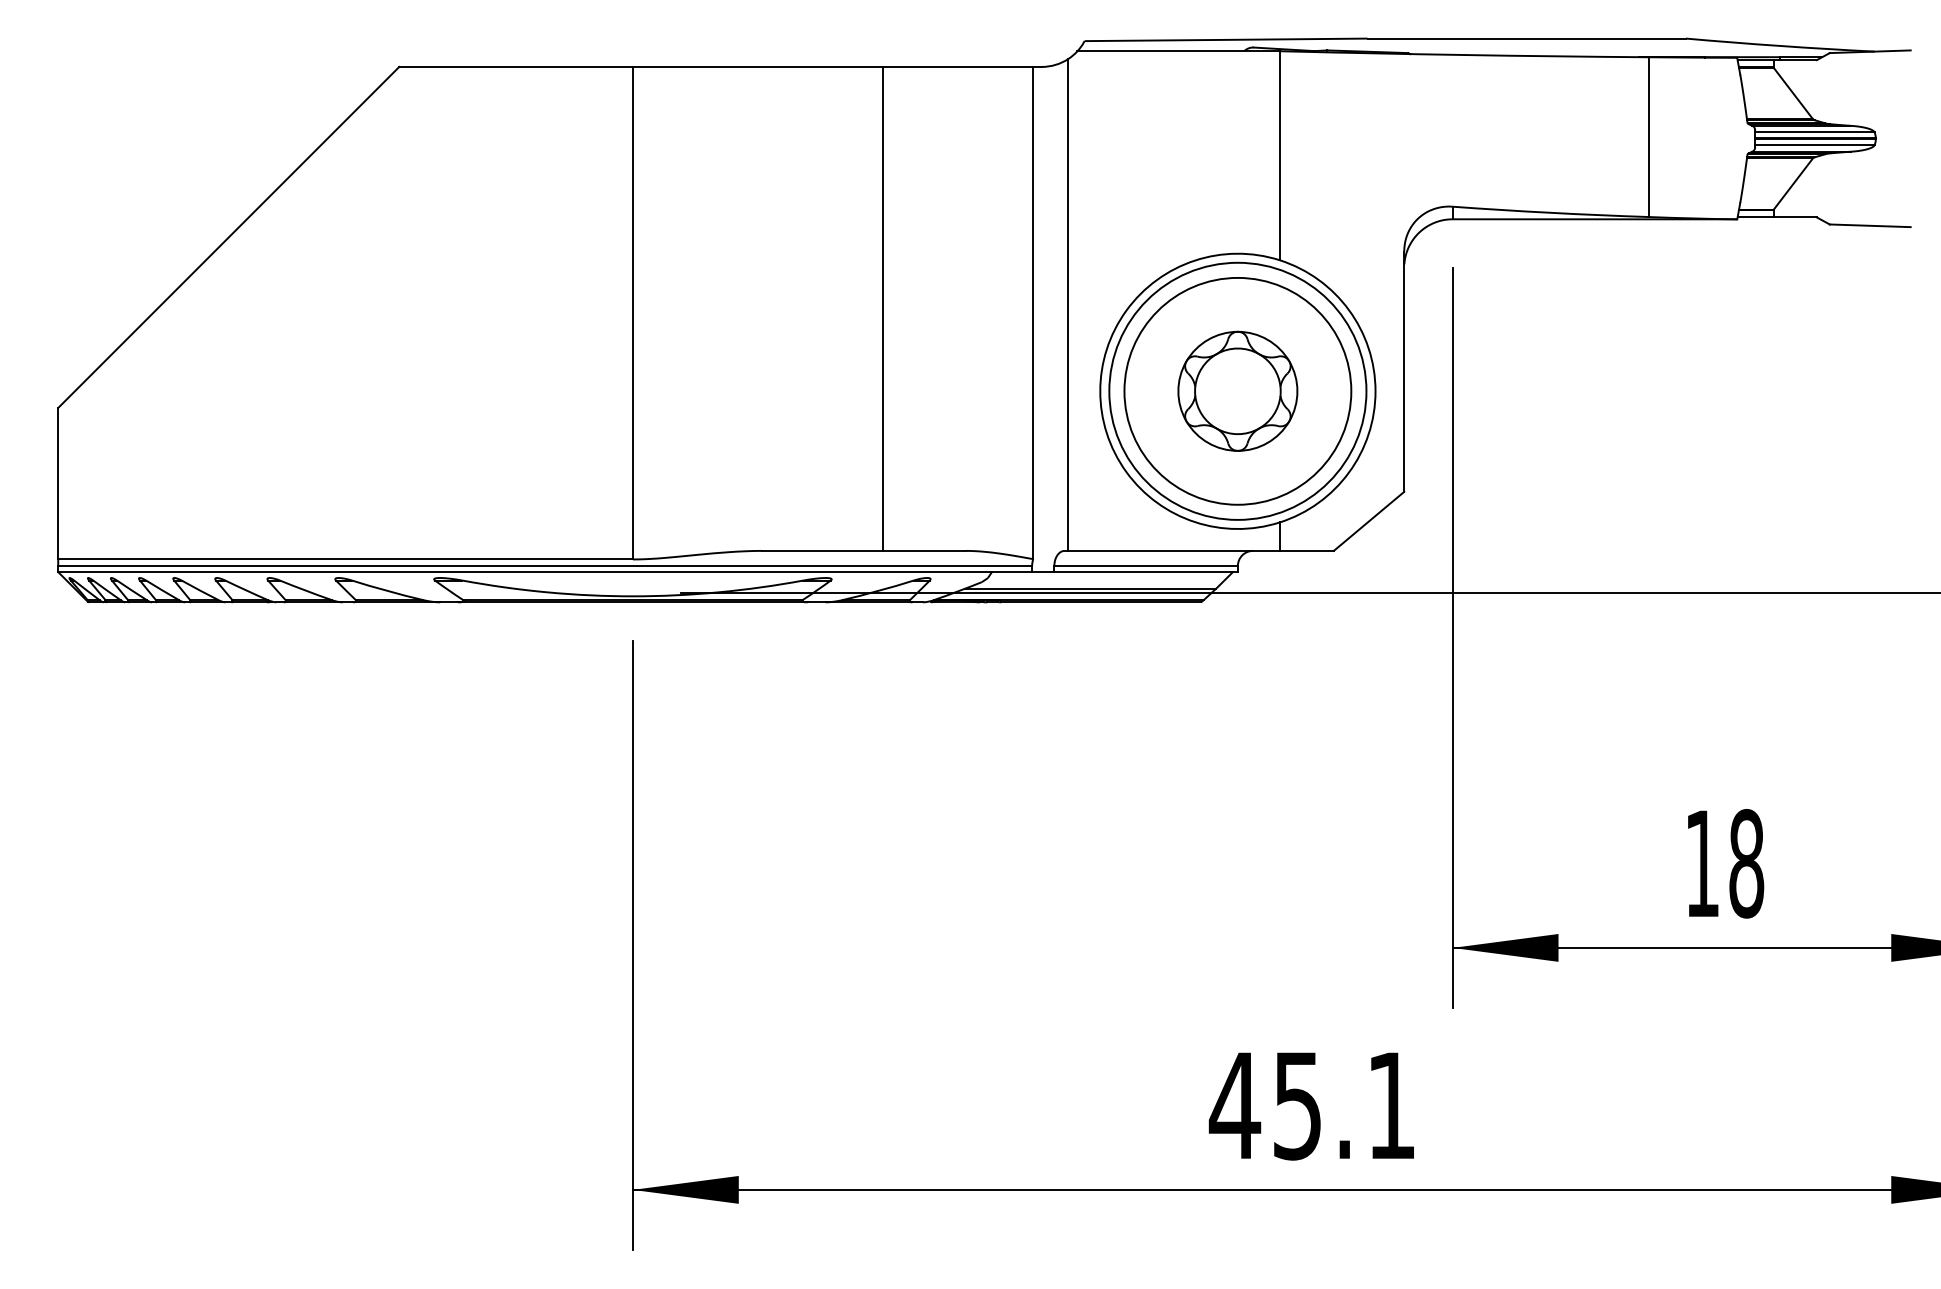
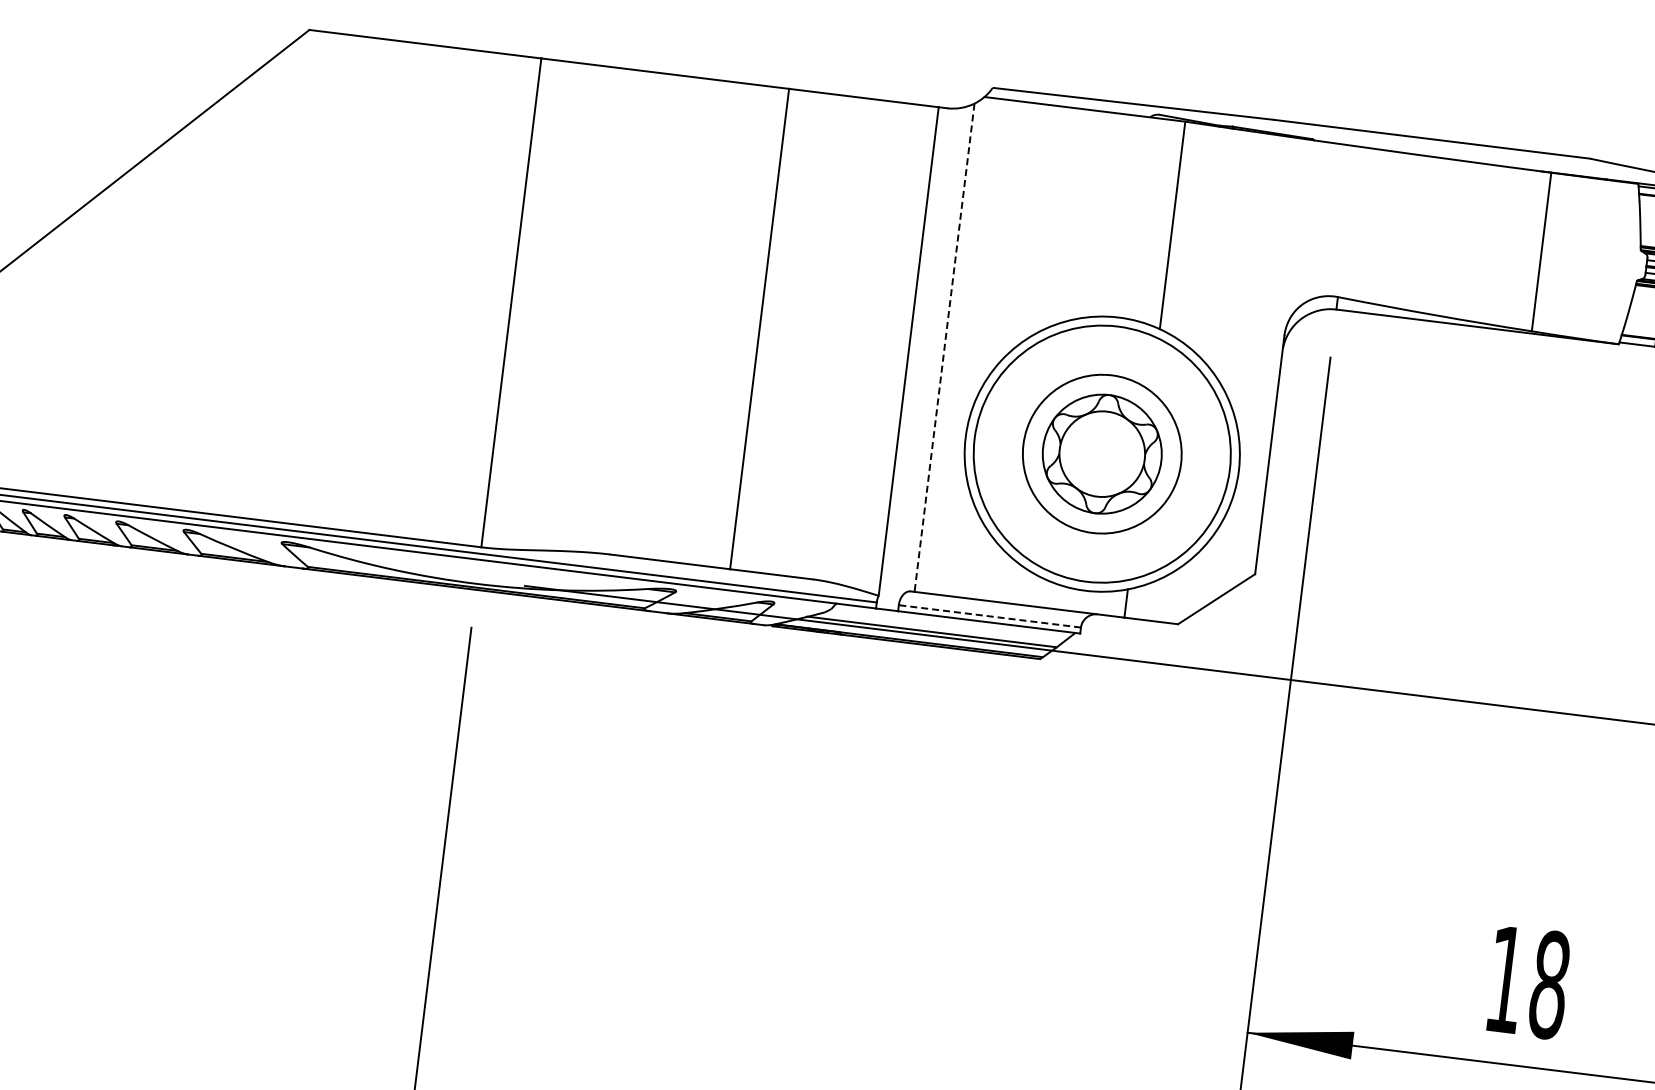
line: (1068, 304) -> (944, 347), solid -> dashed
circle: (1237, 390) -> (1101, 453), size x0.7
line: (1146, 566) -> (990, 616), solid -> dashed

